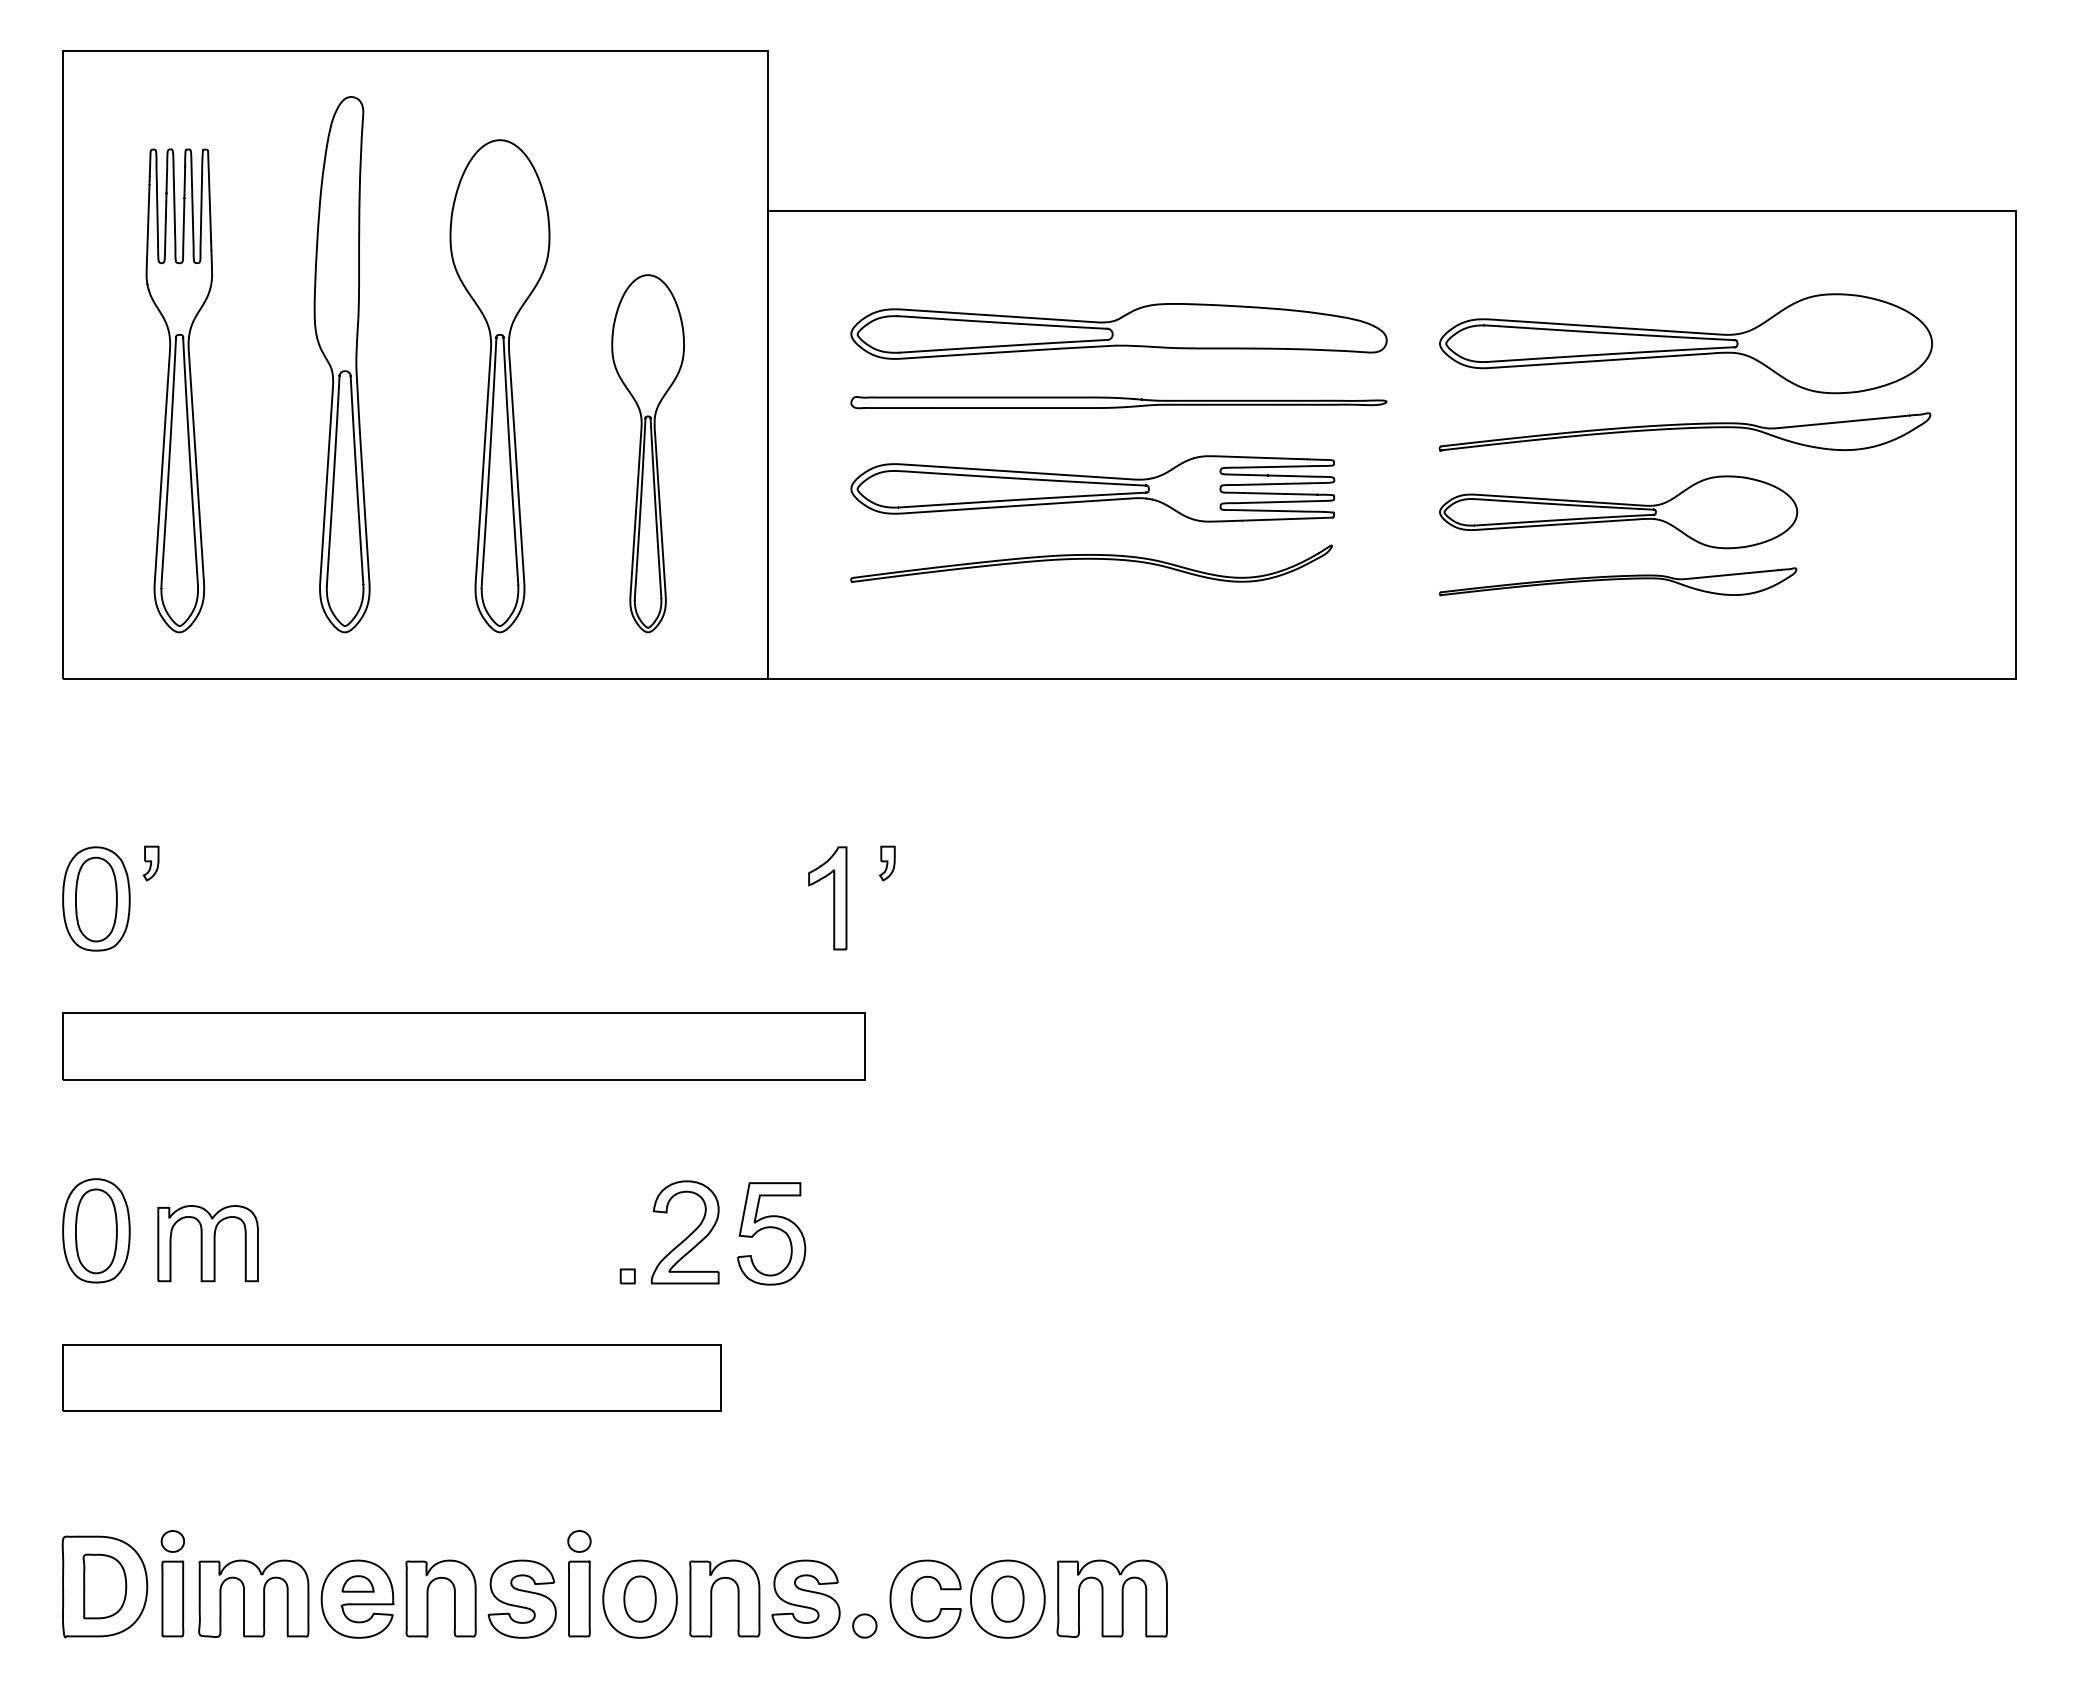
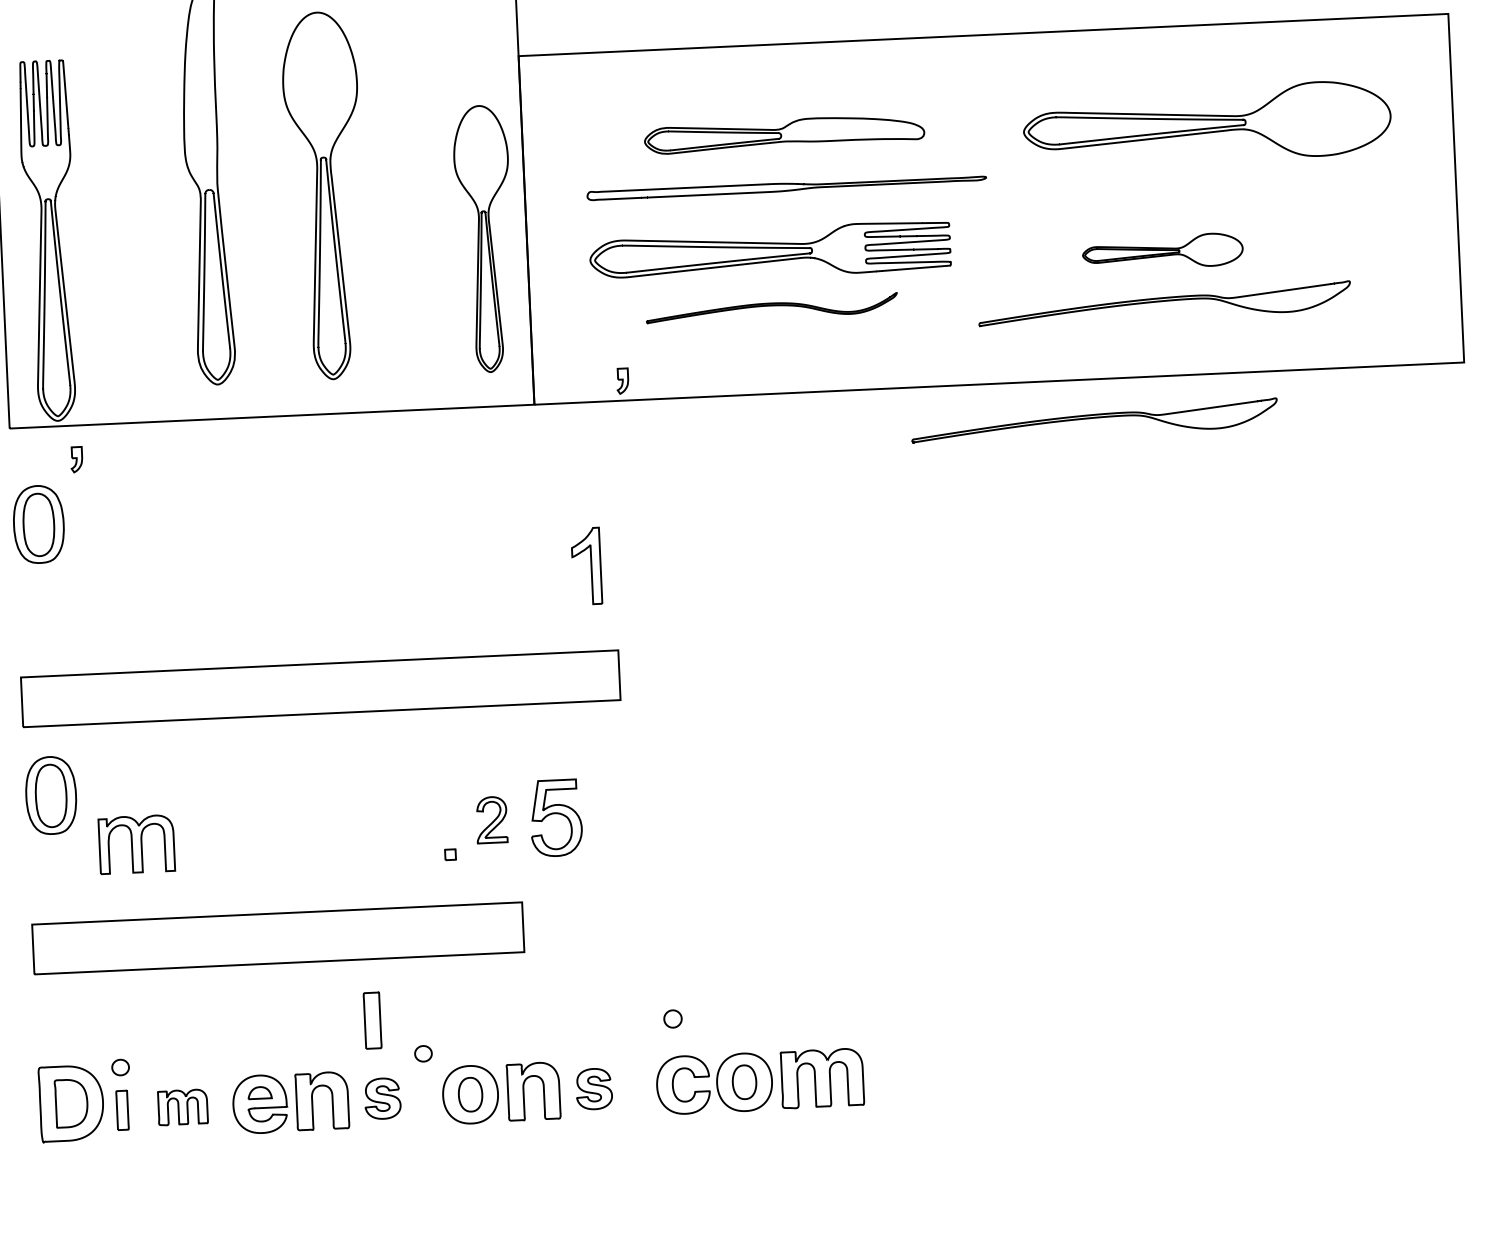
part: (1118, 331) -> (784, 134), size x0.7
part: (178, 390) -> (49, 240), moved
part: (1684, 431) -> (1094, 420), moved
part: (647, 453) -> (484, 238), moved
part: (1618, 512) -> (1162, 252), size x0.6
part: (1091, 563) -> (771, 307), size x0.7
part: (1618, 581) -> (1165, 303), size x1.4
part: (150, 863) -> (76, 459), moved
part: (887, 863) -> (622, 381), moved
part: (96, 898) -> (38, 524), moved
part: (96, 1230) -> (51, 795), moved
part: (684, 1232) -> (491, 820), size x0.6
part: (172, 1598) -> (122, 1110), size x0.7
part: (253, 1598) -> (182, 1107), size x0.6
part: (521, 1598) -> (382, 1098), size x0.7
part: (579, 1598) -> (372, 1020), moved
part: (805, 1598) -> (593, 1088), size x0.7
part: (864, 1625) -> (672, 1018), moved

